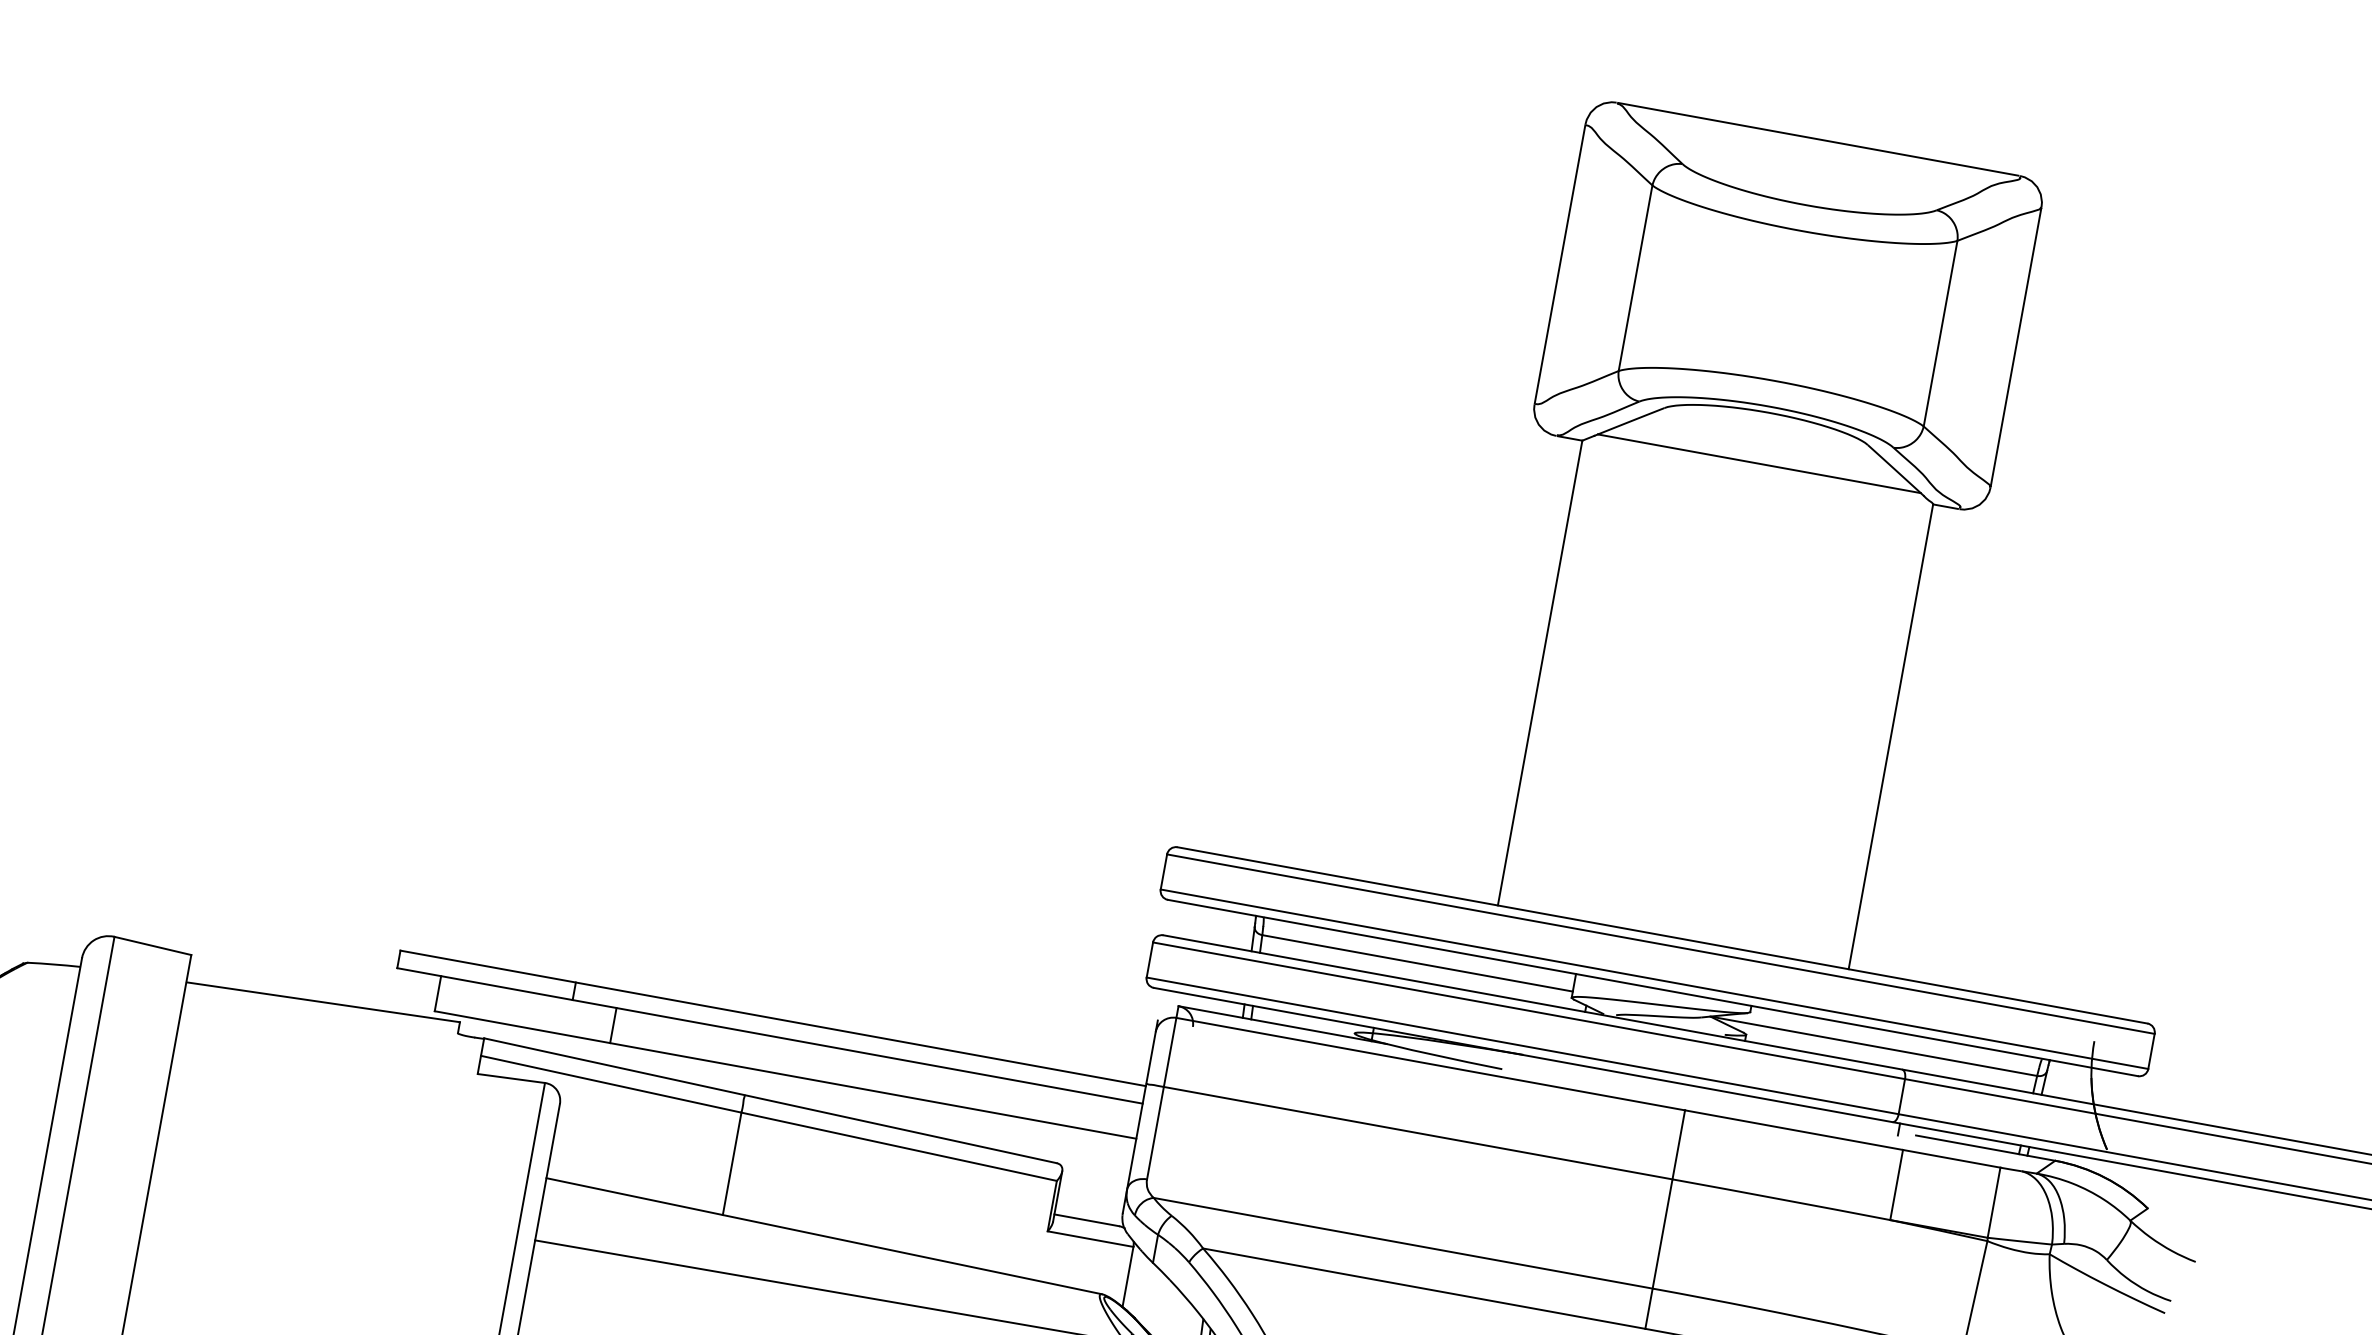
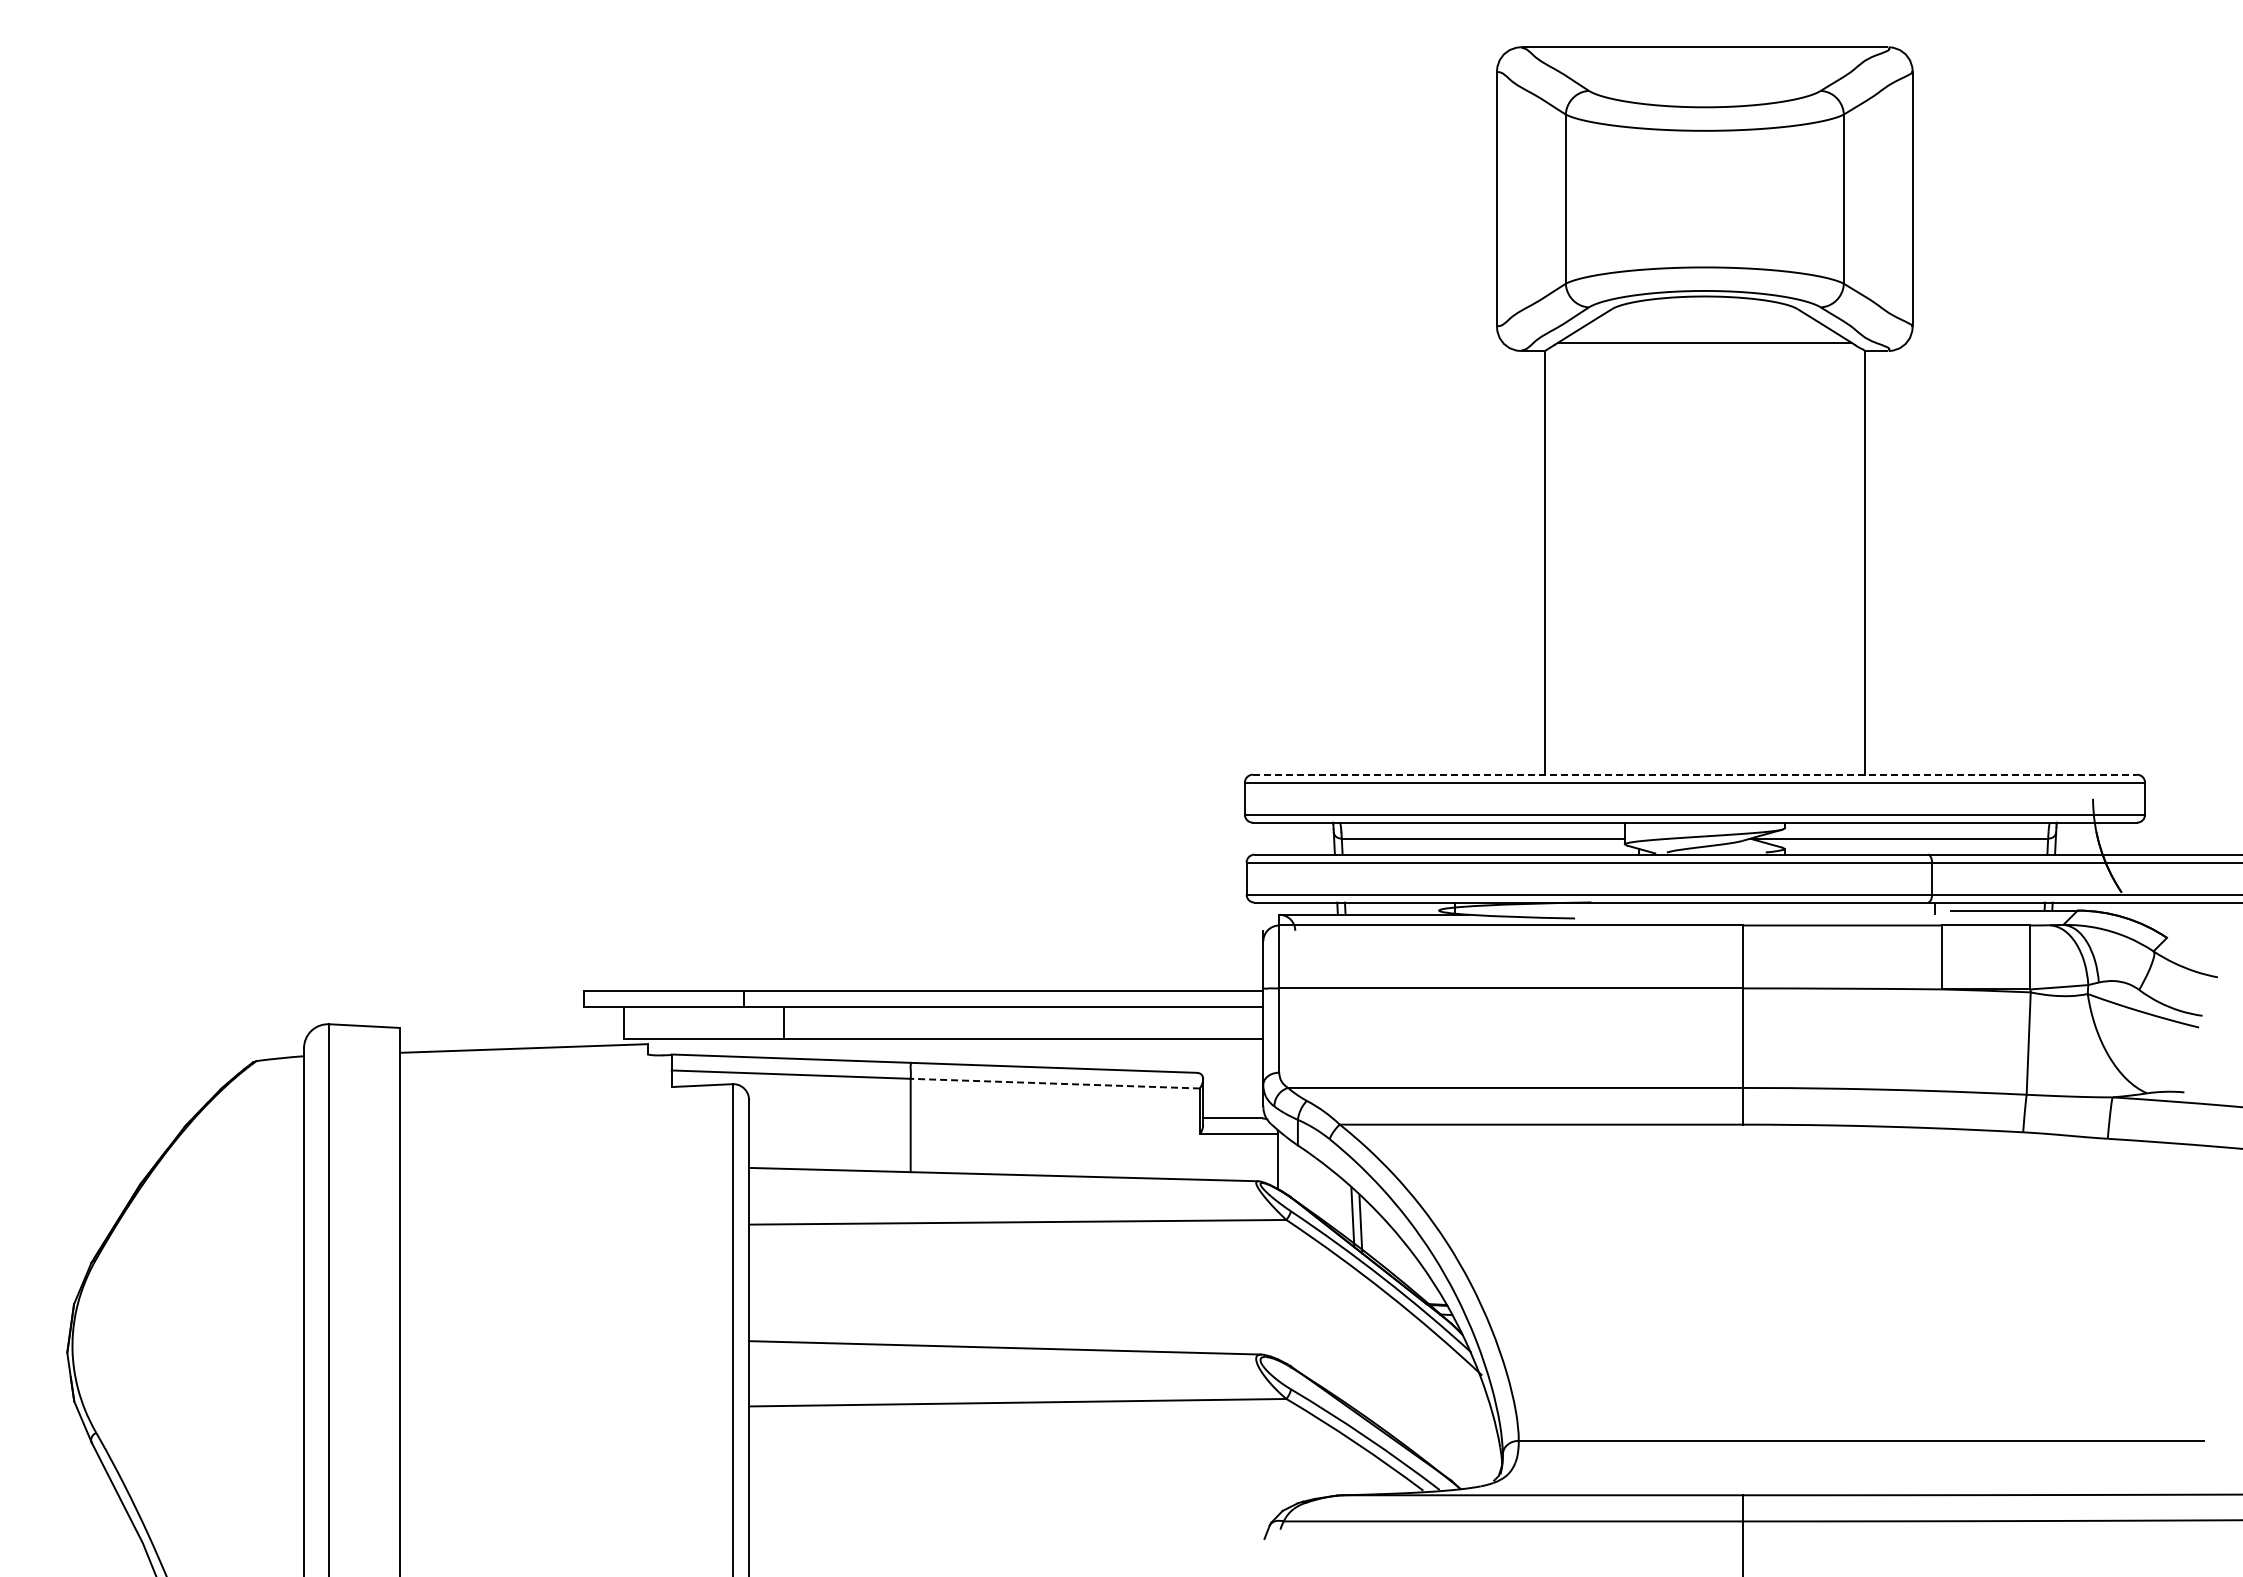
line: (1663, 935) -> (1695, 774), solid -> dashed
line: (899, 1146) -> (1055, 1083), solid -> dashed

